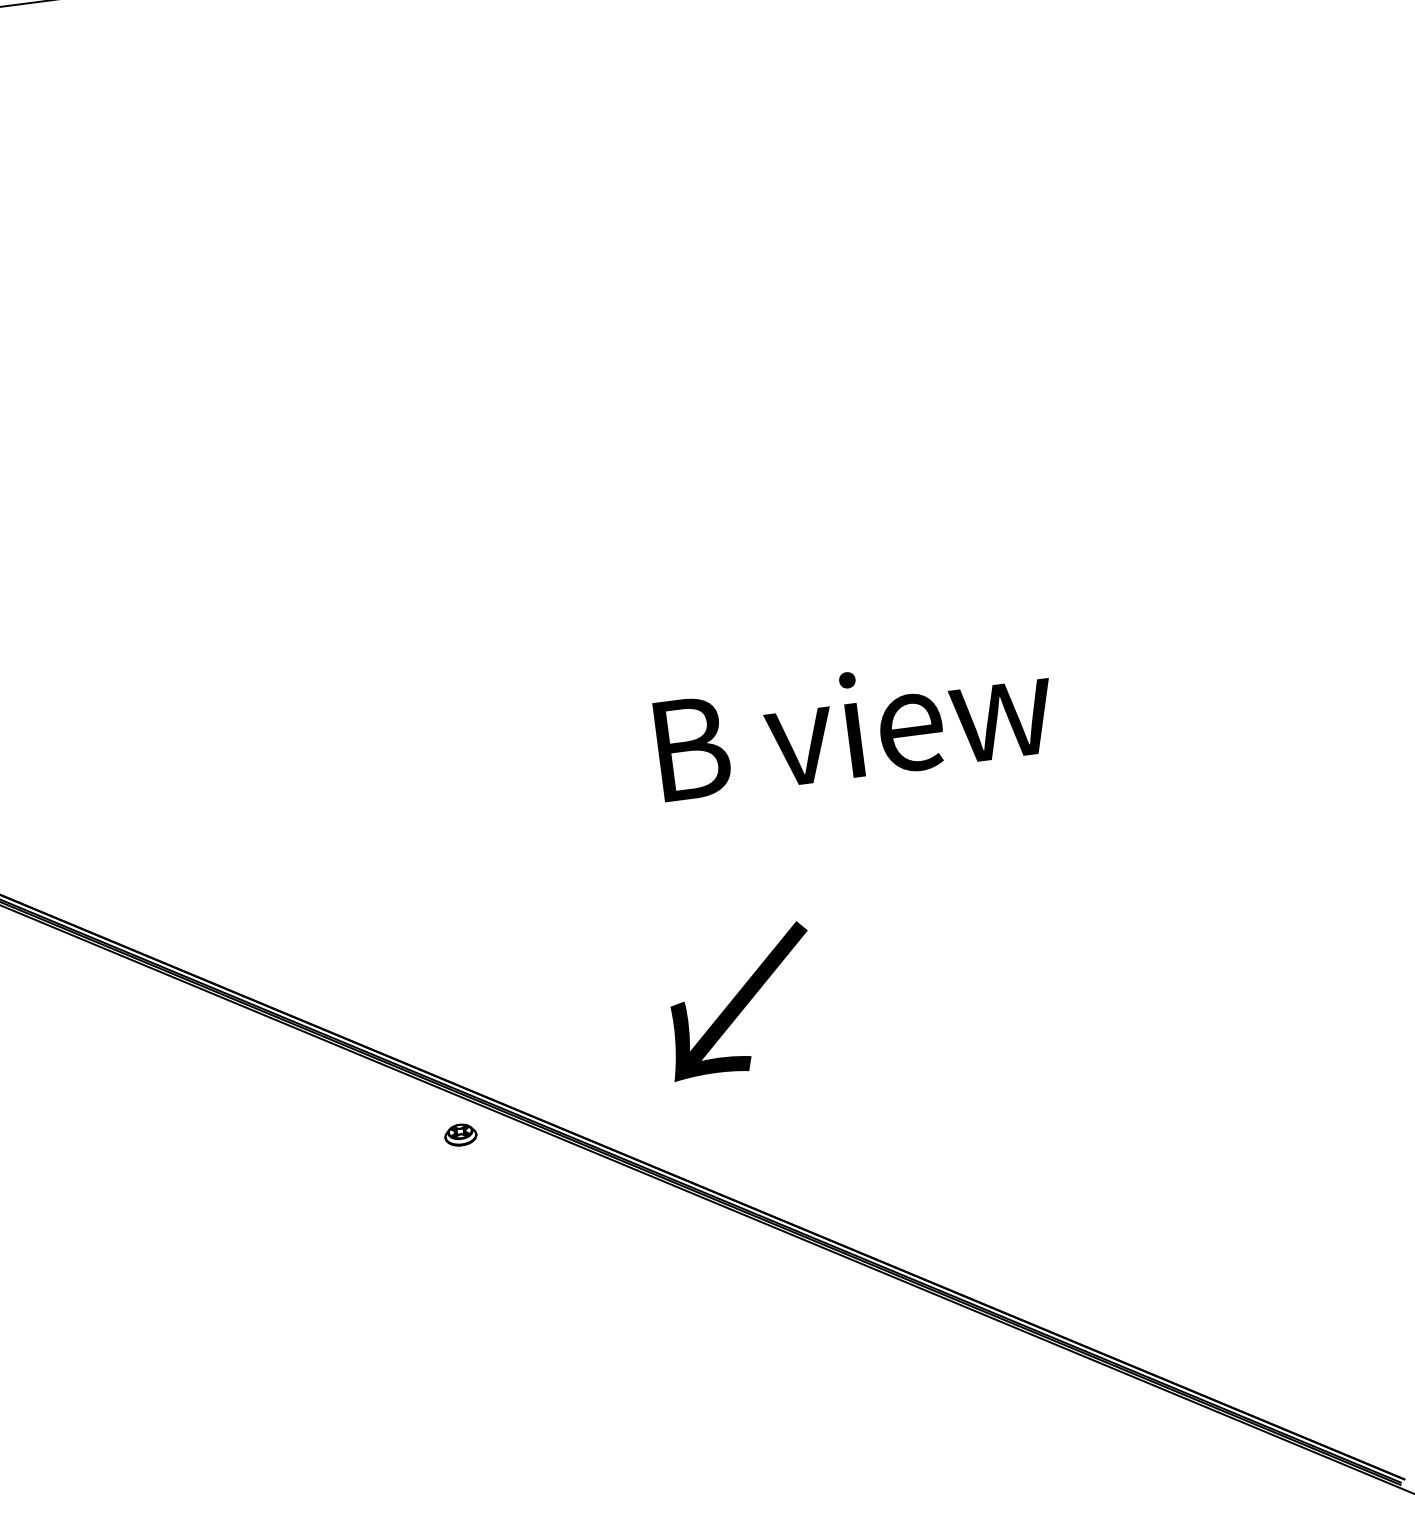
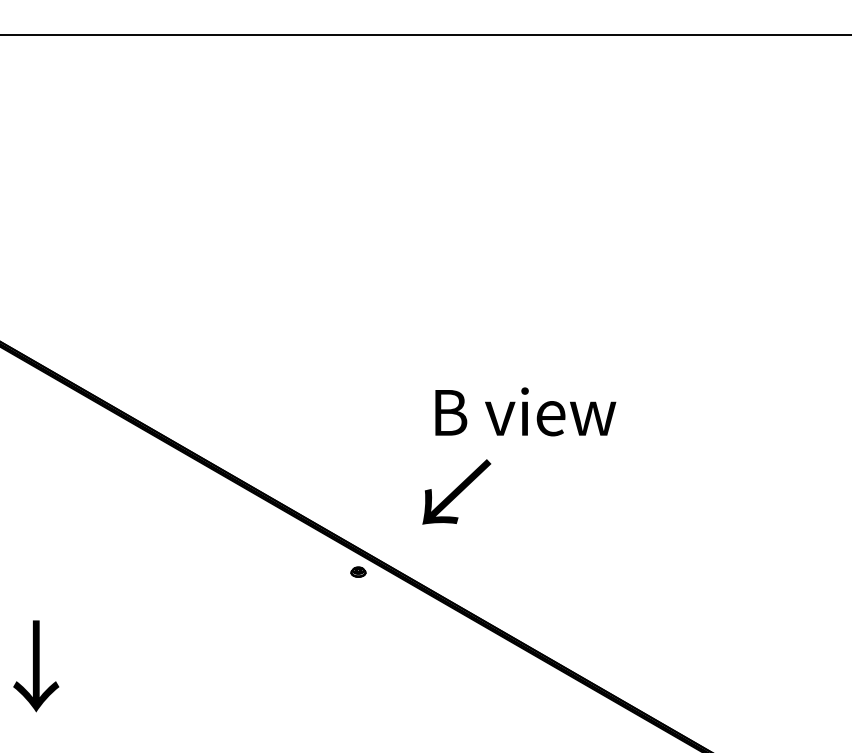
text: (854, 724) -> (525, 411), moved
text: (739, 1000) -> (456, 491), moved

